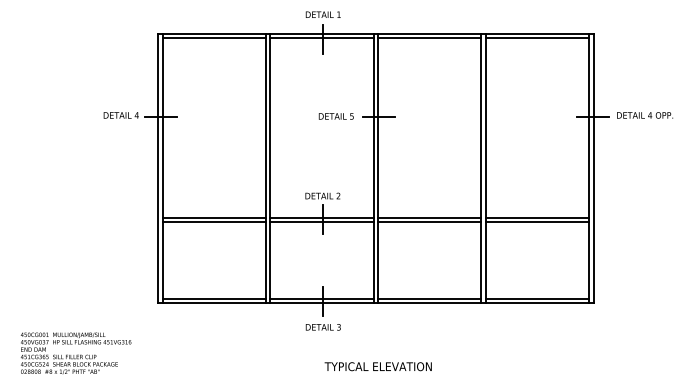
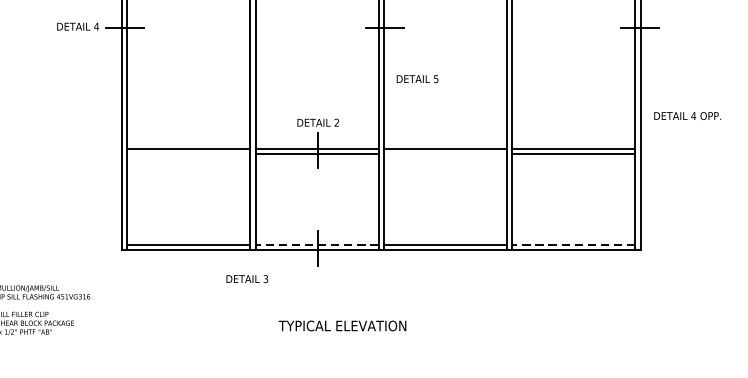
text: (645, 115) -> (688, 116), moved
text: (335, 116) -> (416, 79), moved
line: (213, 222) -> (187, 154), removed
line: (429, 222) -> (445, 154), removed
line: (322, 298) -> (317, 244), solid -> dashed
line: (537, 298) -> (573, 244), solid -> dashed
text: (322, 327) -> (246, 279), moved
text: (377, 366) -> (341, 325), moved

